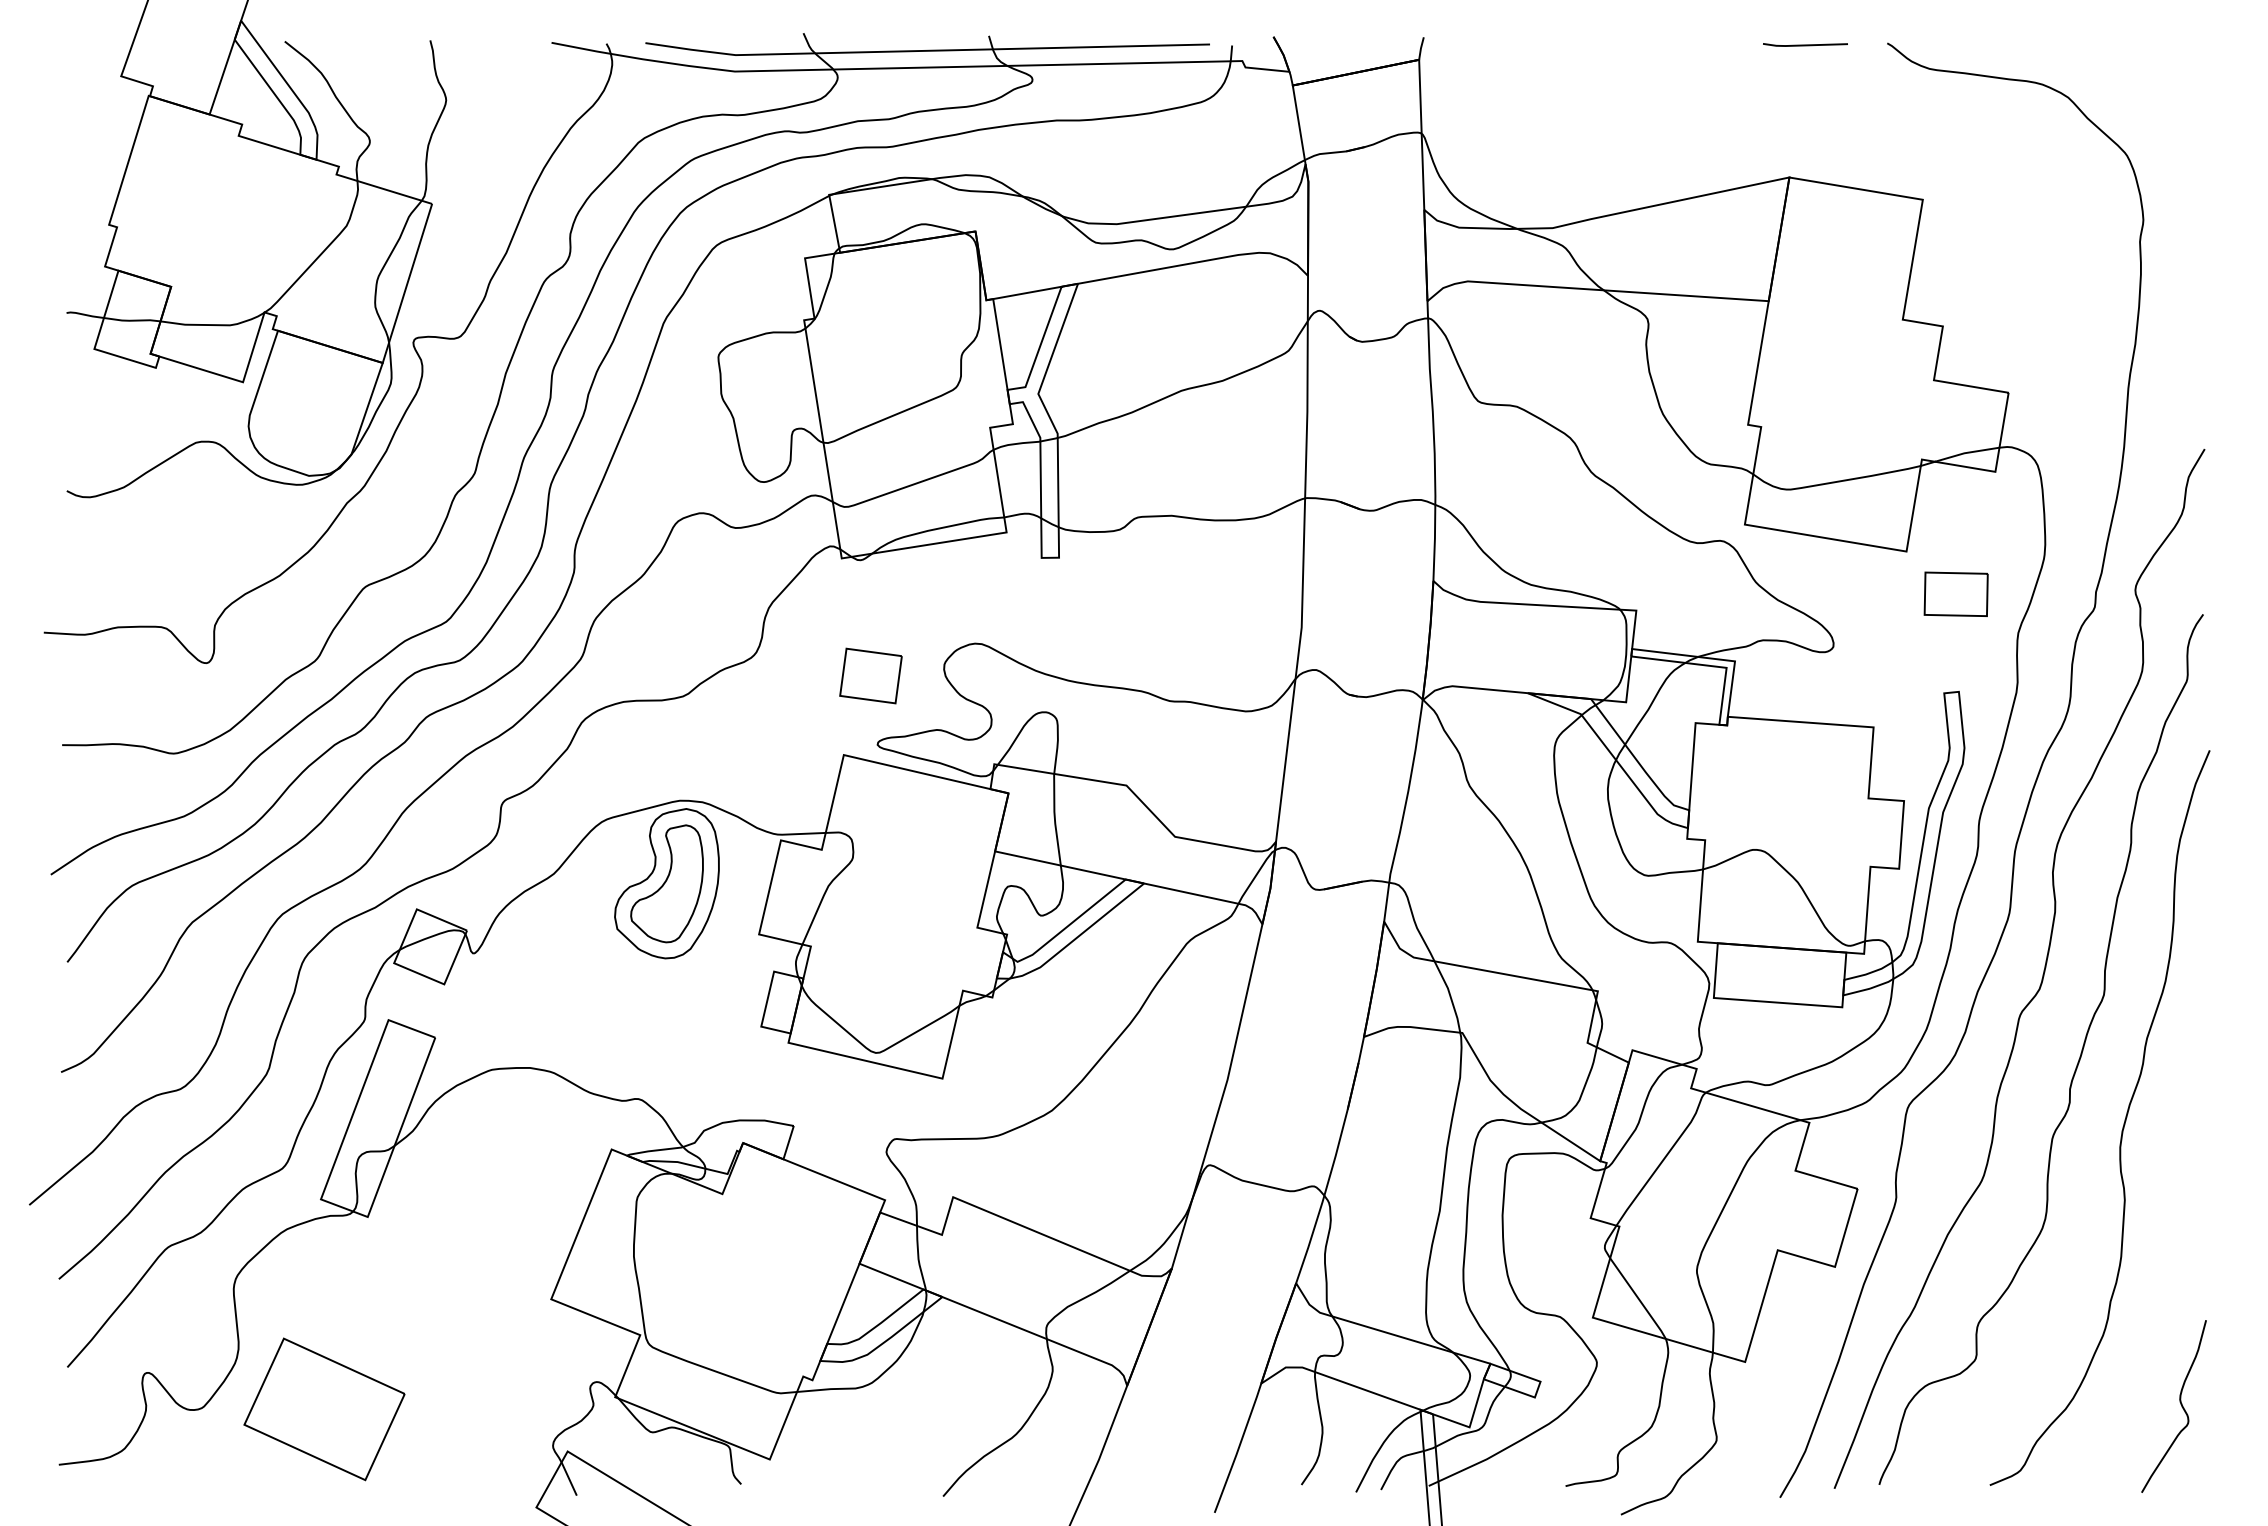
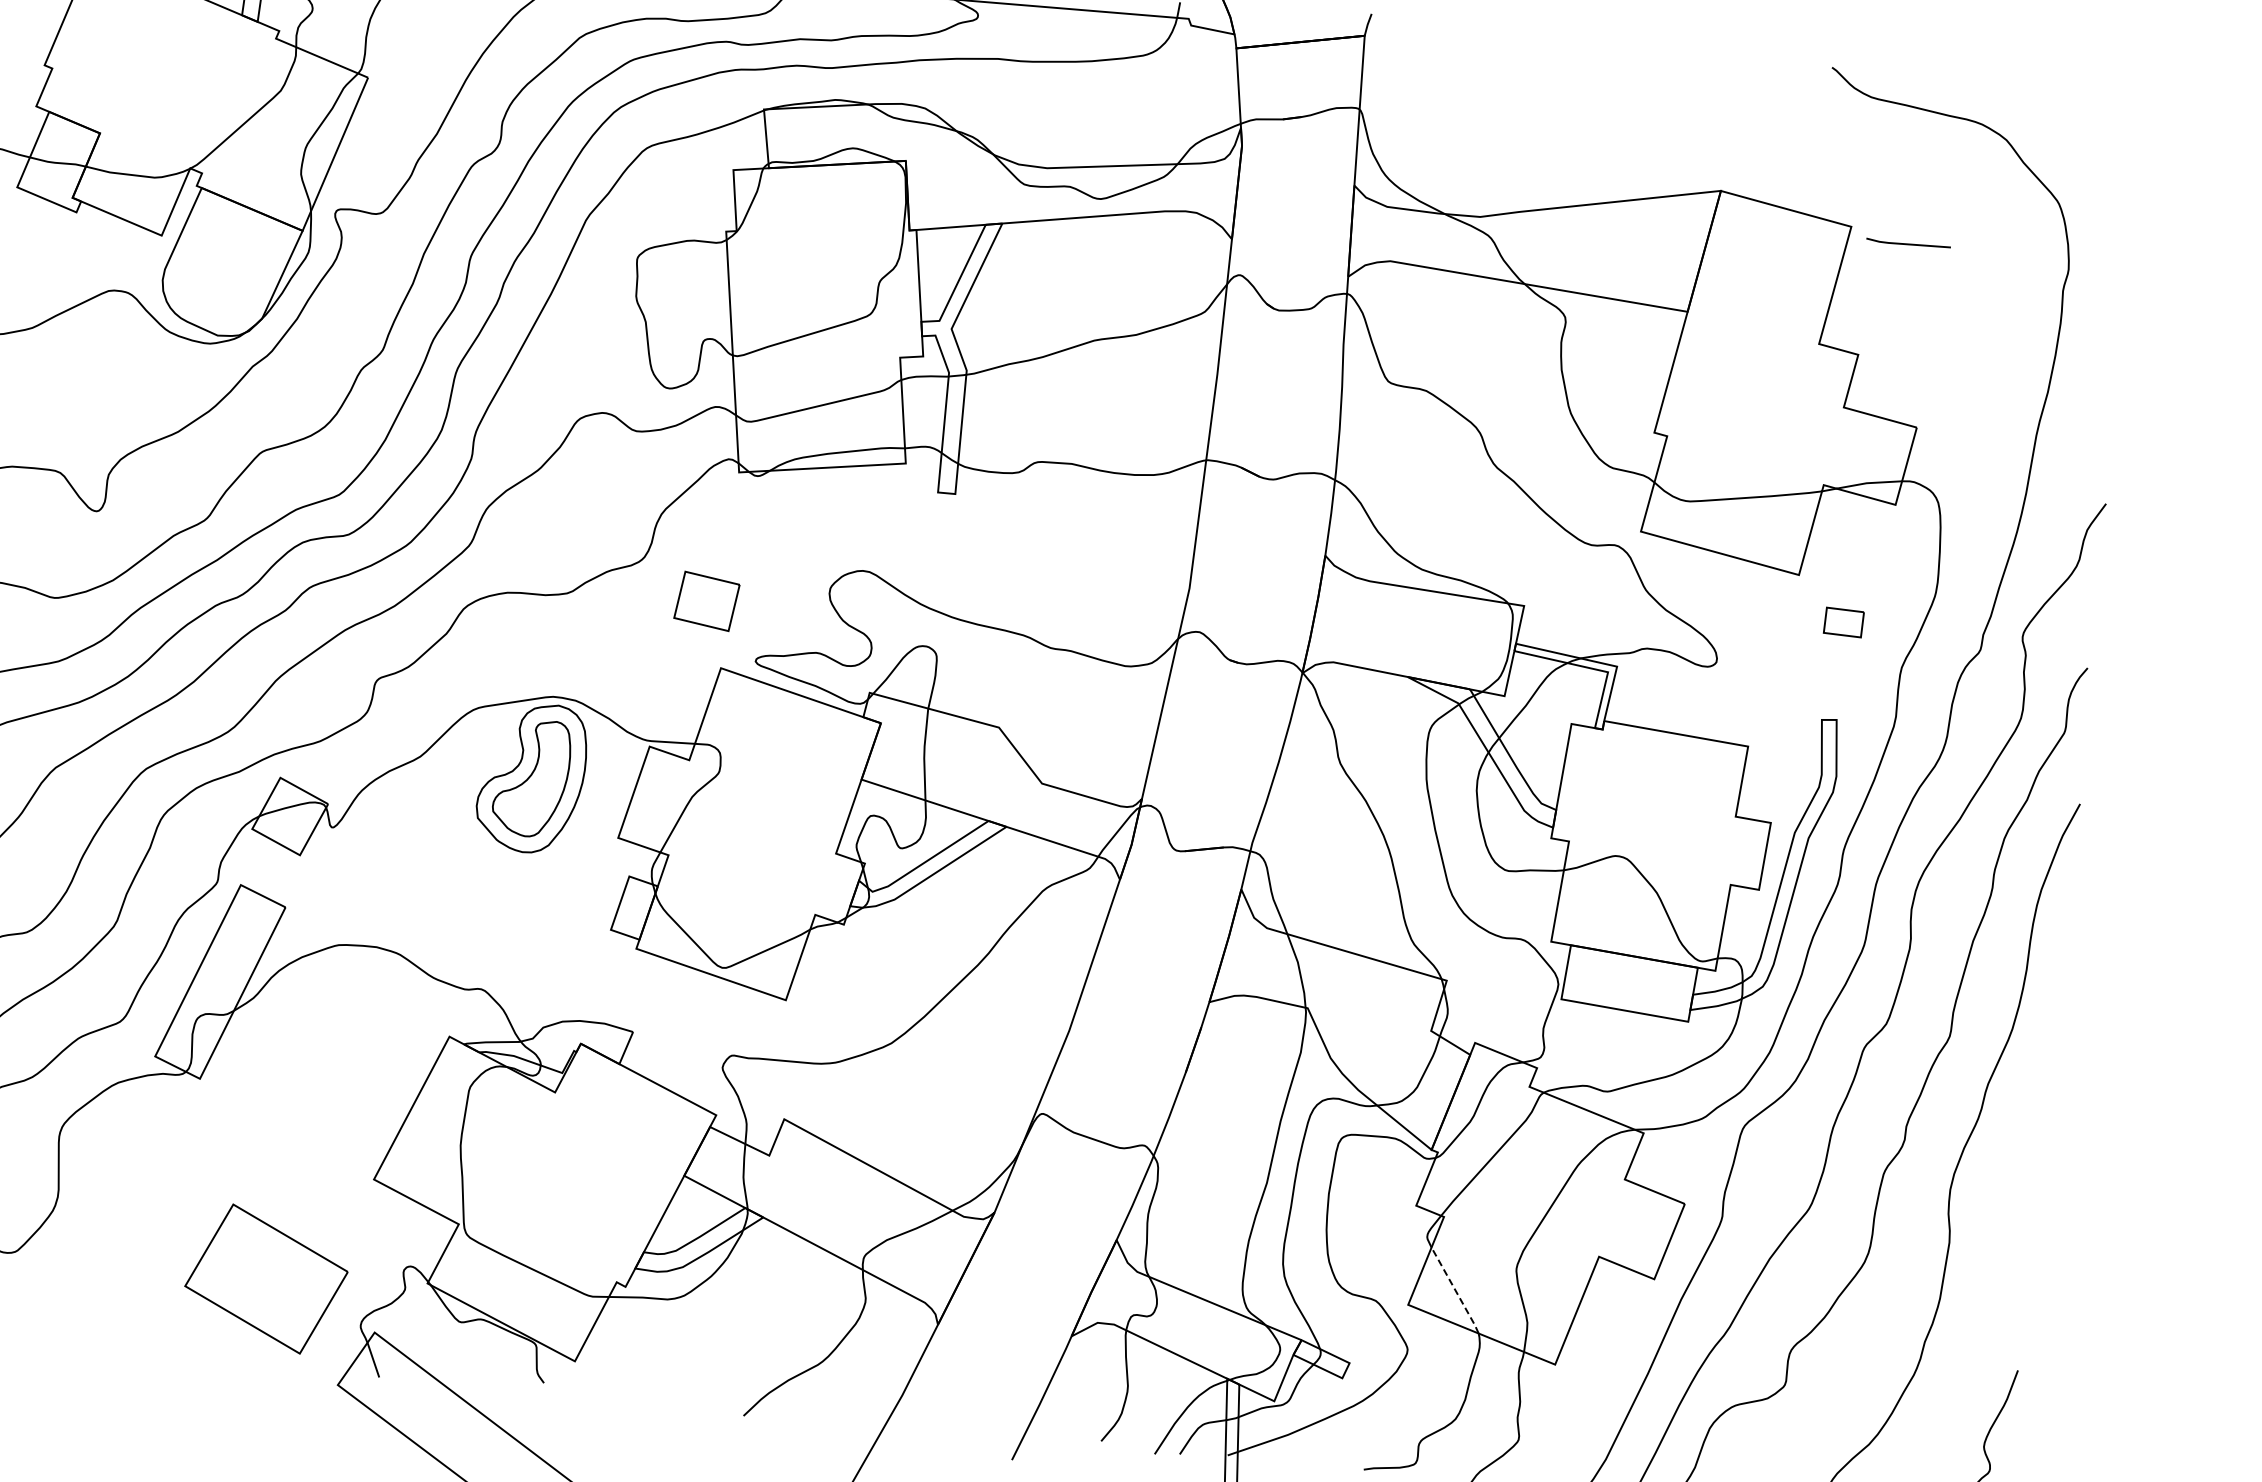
line: (1805, 44) -> (1908, 243), moved
part: (1955, 593) -> (1843, 621), size x0.6
part: (870, 675) -> (706, 600), moved
line: (1638, 1299) -> (1455, 1291), solid -> dashed
part: (324, 1409) -> (266, 1279), moved

